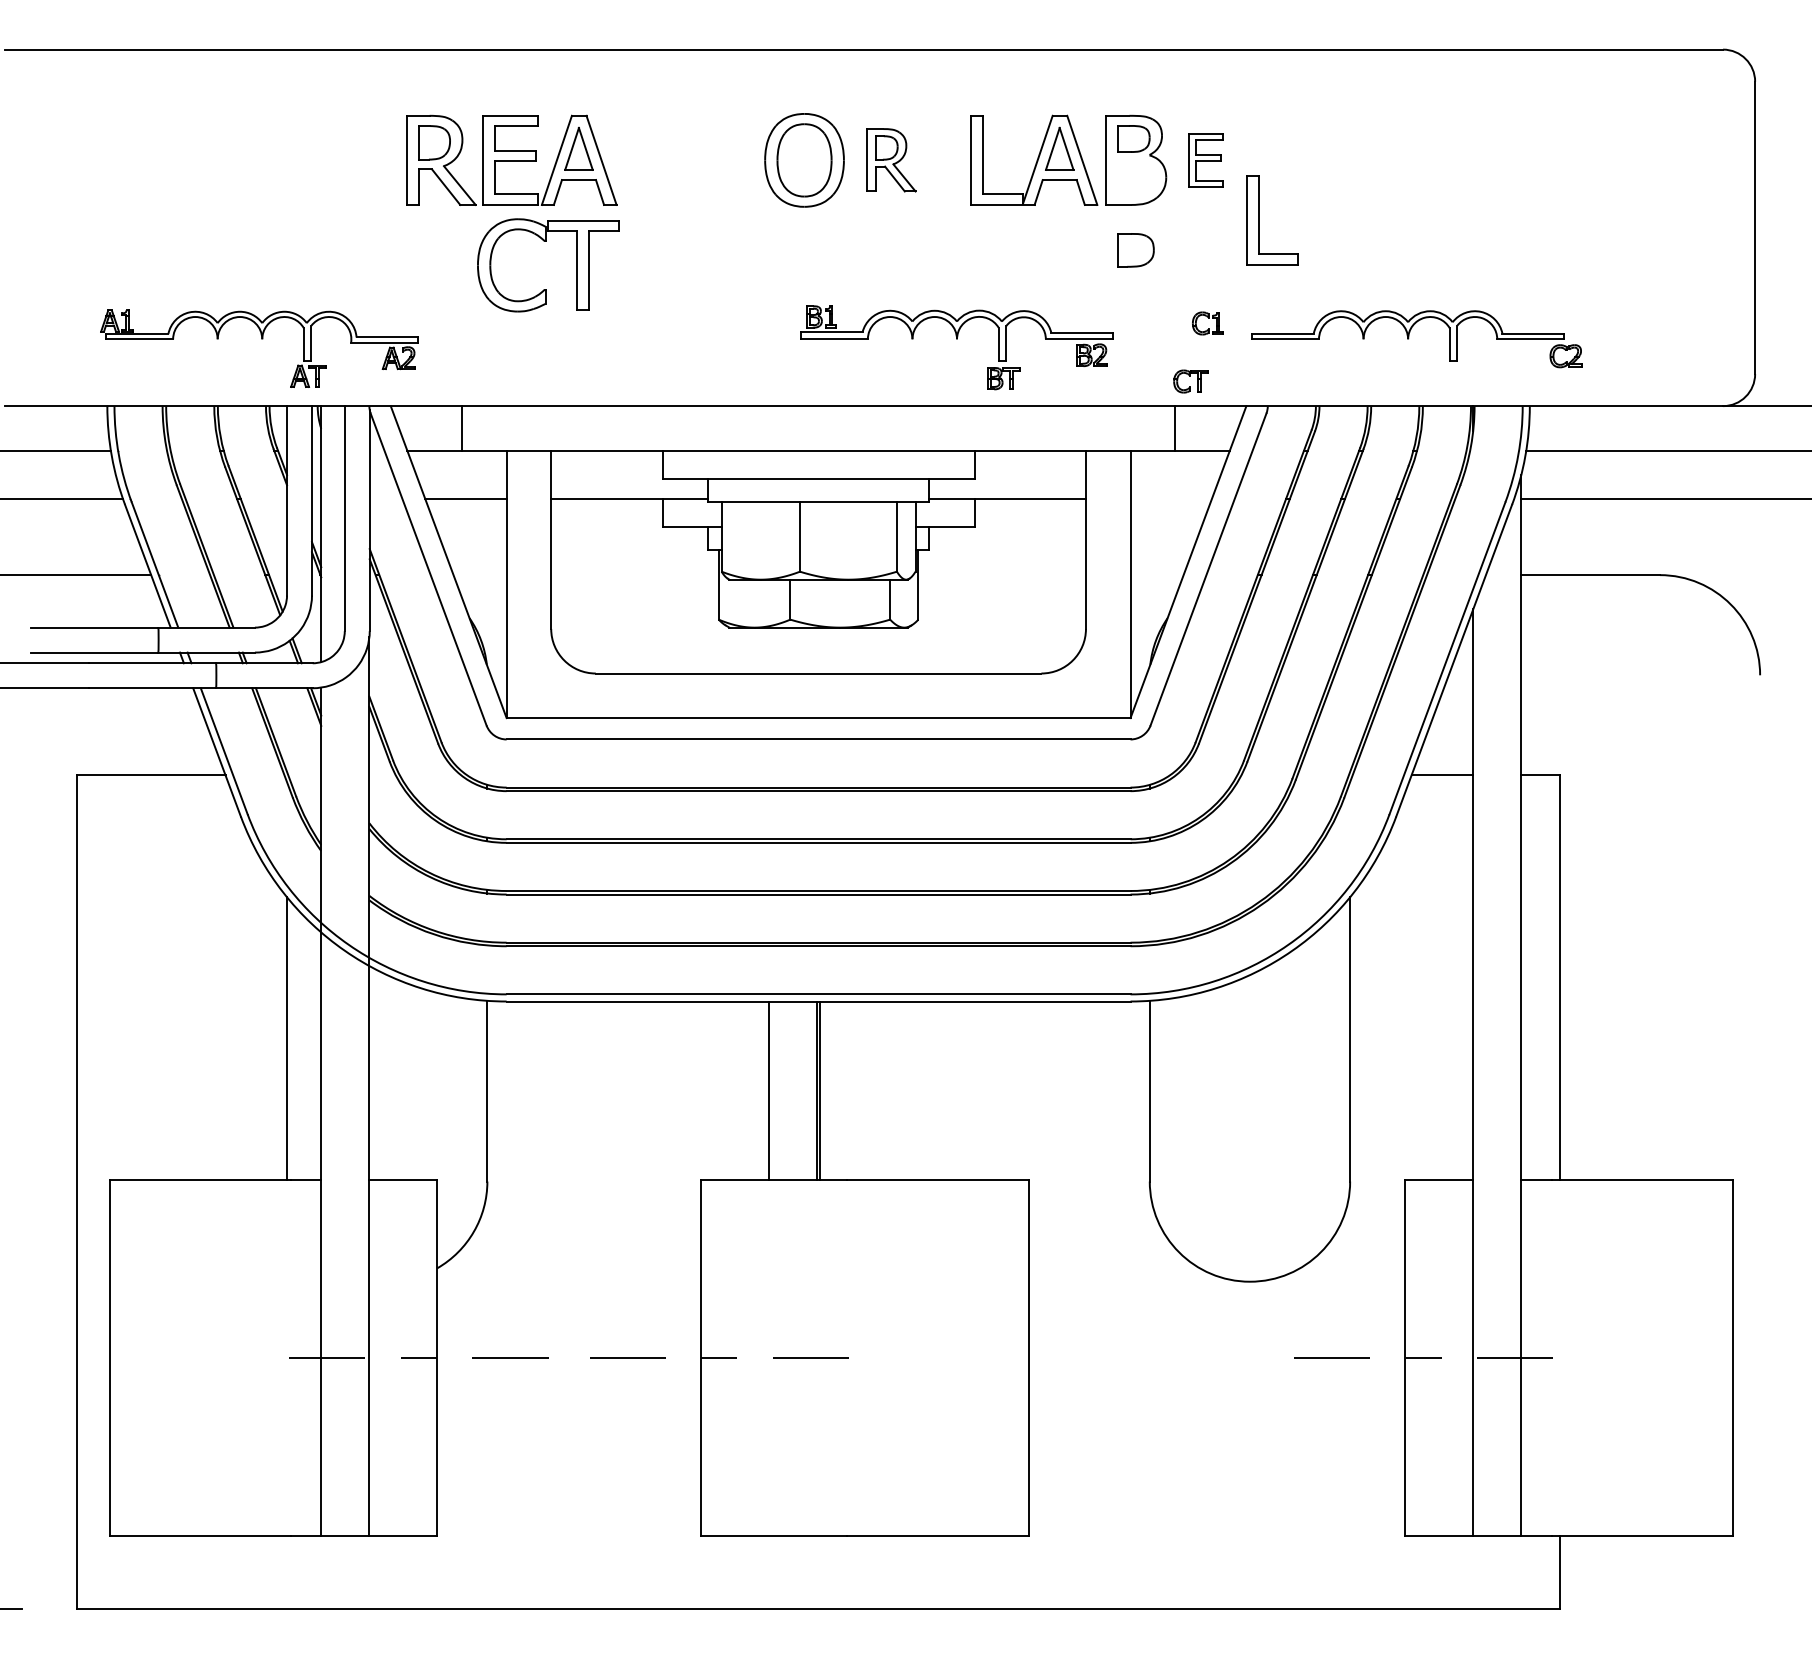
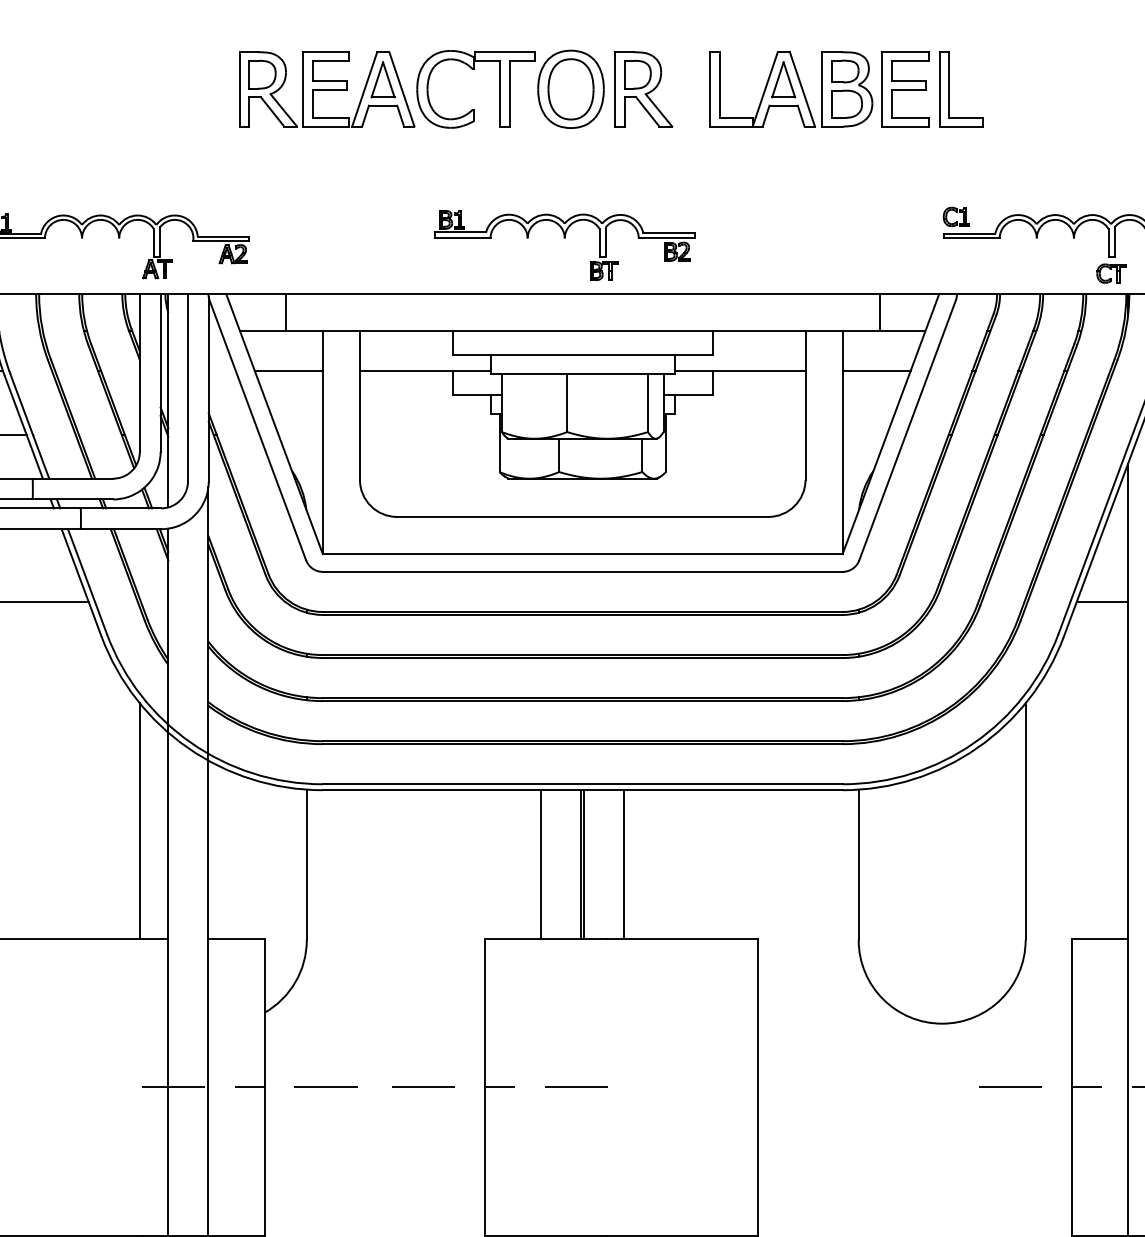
part: (891, 159) -> (643, 88), size x1.43
part: (1205, 160) -> (905, 89), size x1.67
part: (1259, 220) -> (950, 89), moved
part: (546, 241) -> (474, 69), moved
part: (1135, 250) -> (846, 104), moved
part: (1207, 323) -> (955, 216), moved
part: (956, 339) -> (564, 238), moved
part: (1190, 381) -> (1110, 273), moved
line: (1171, 498) -> (876, 371), added
line: (868, 1090) -> (624, 864), added

